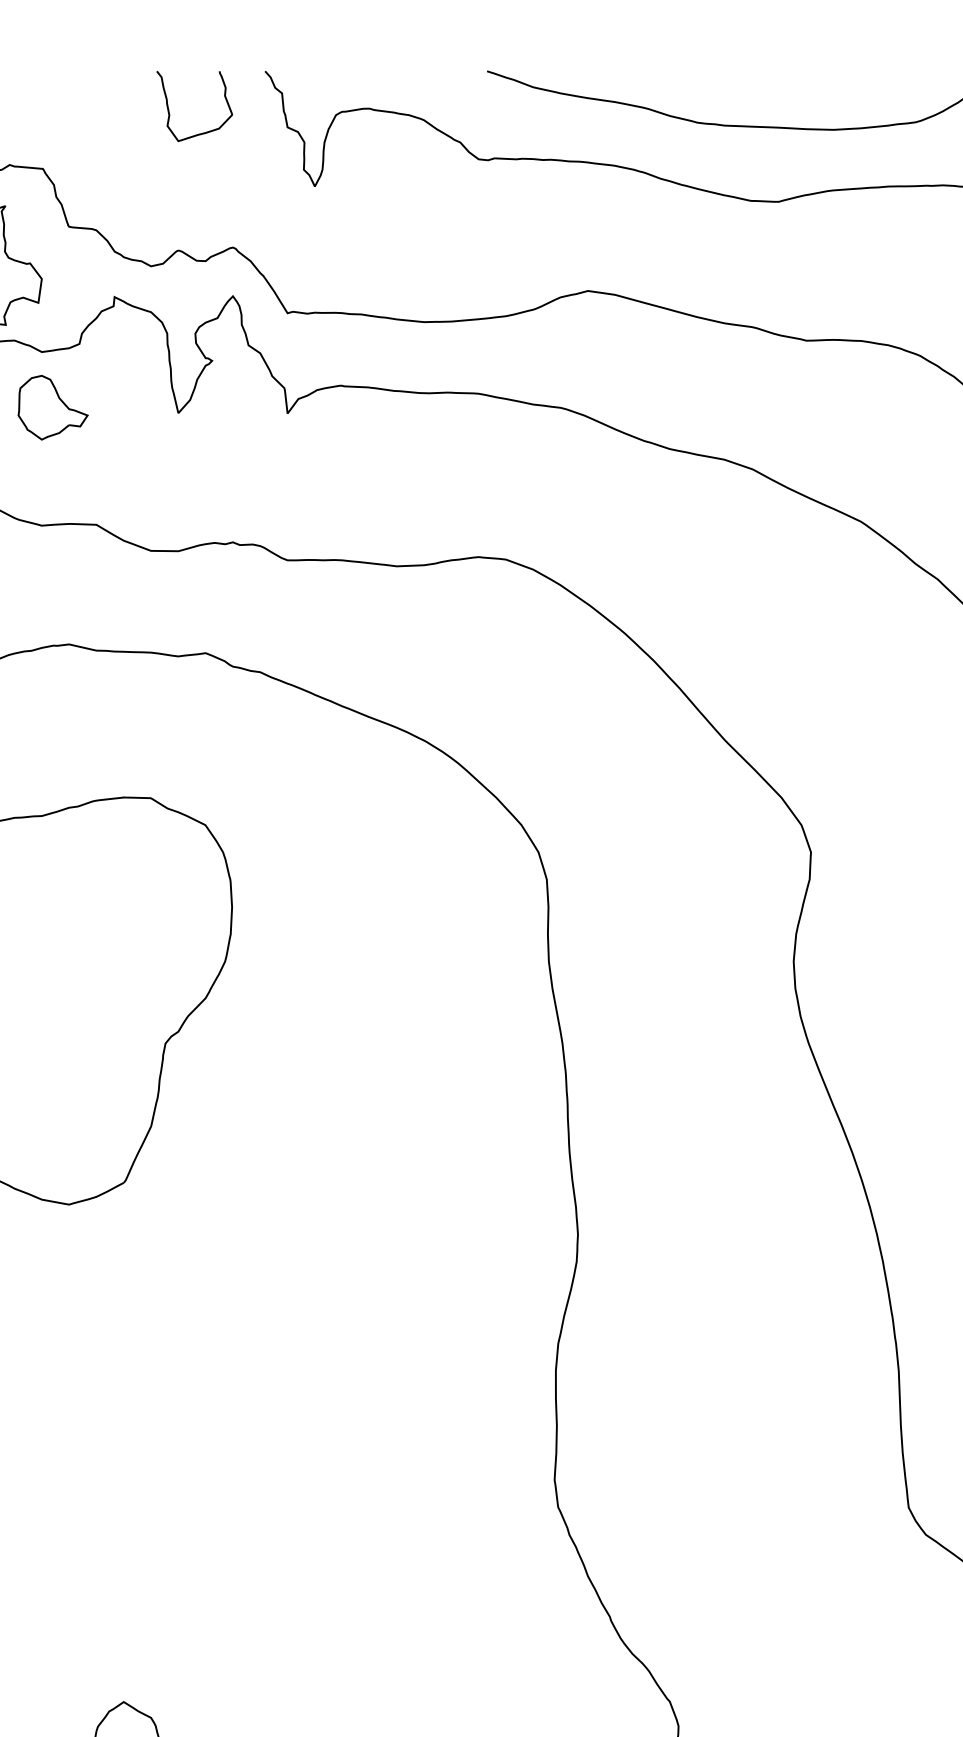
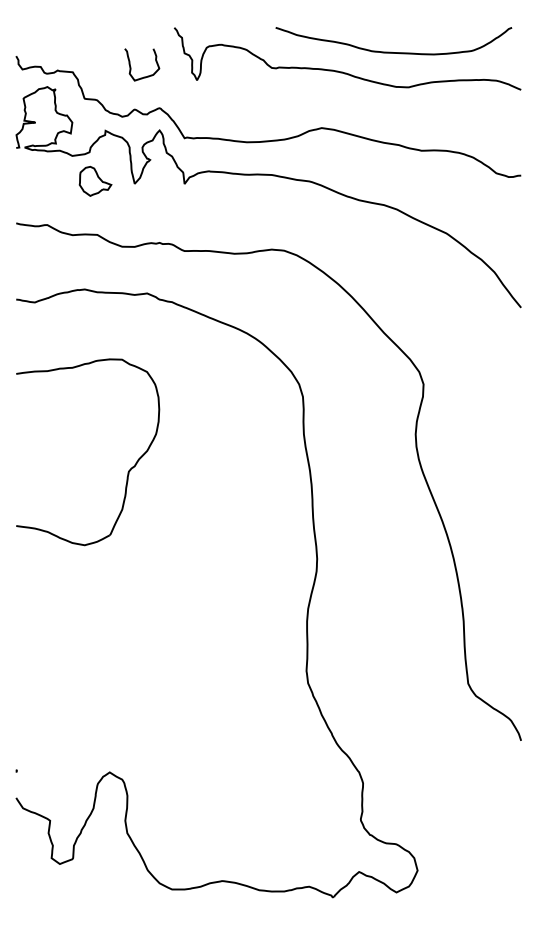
curve: (171, 110) -> (131, 66), moved
part: (53, 405) -> (95, 180), moved

